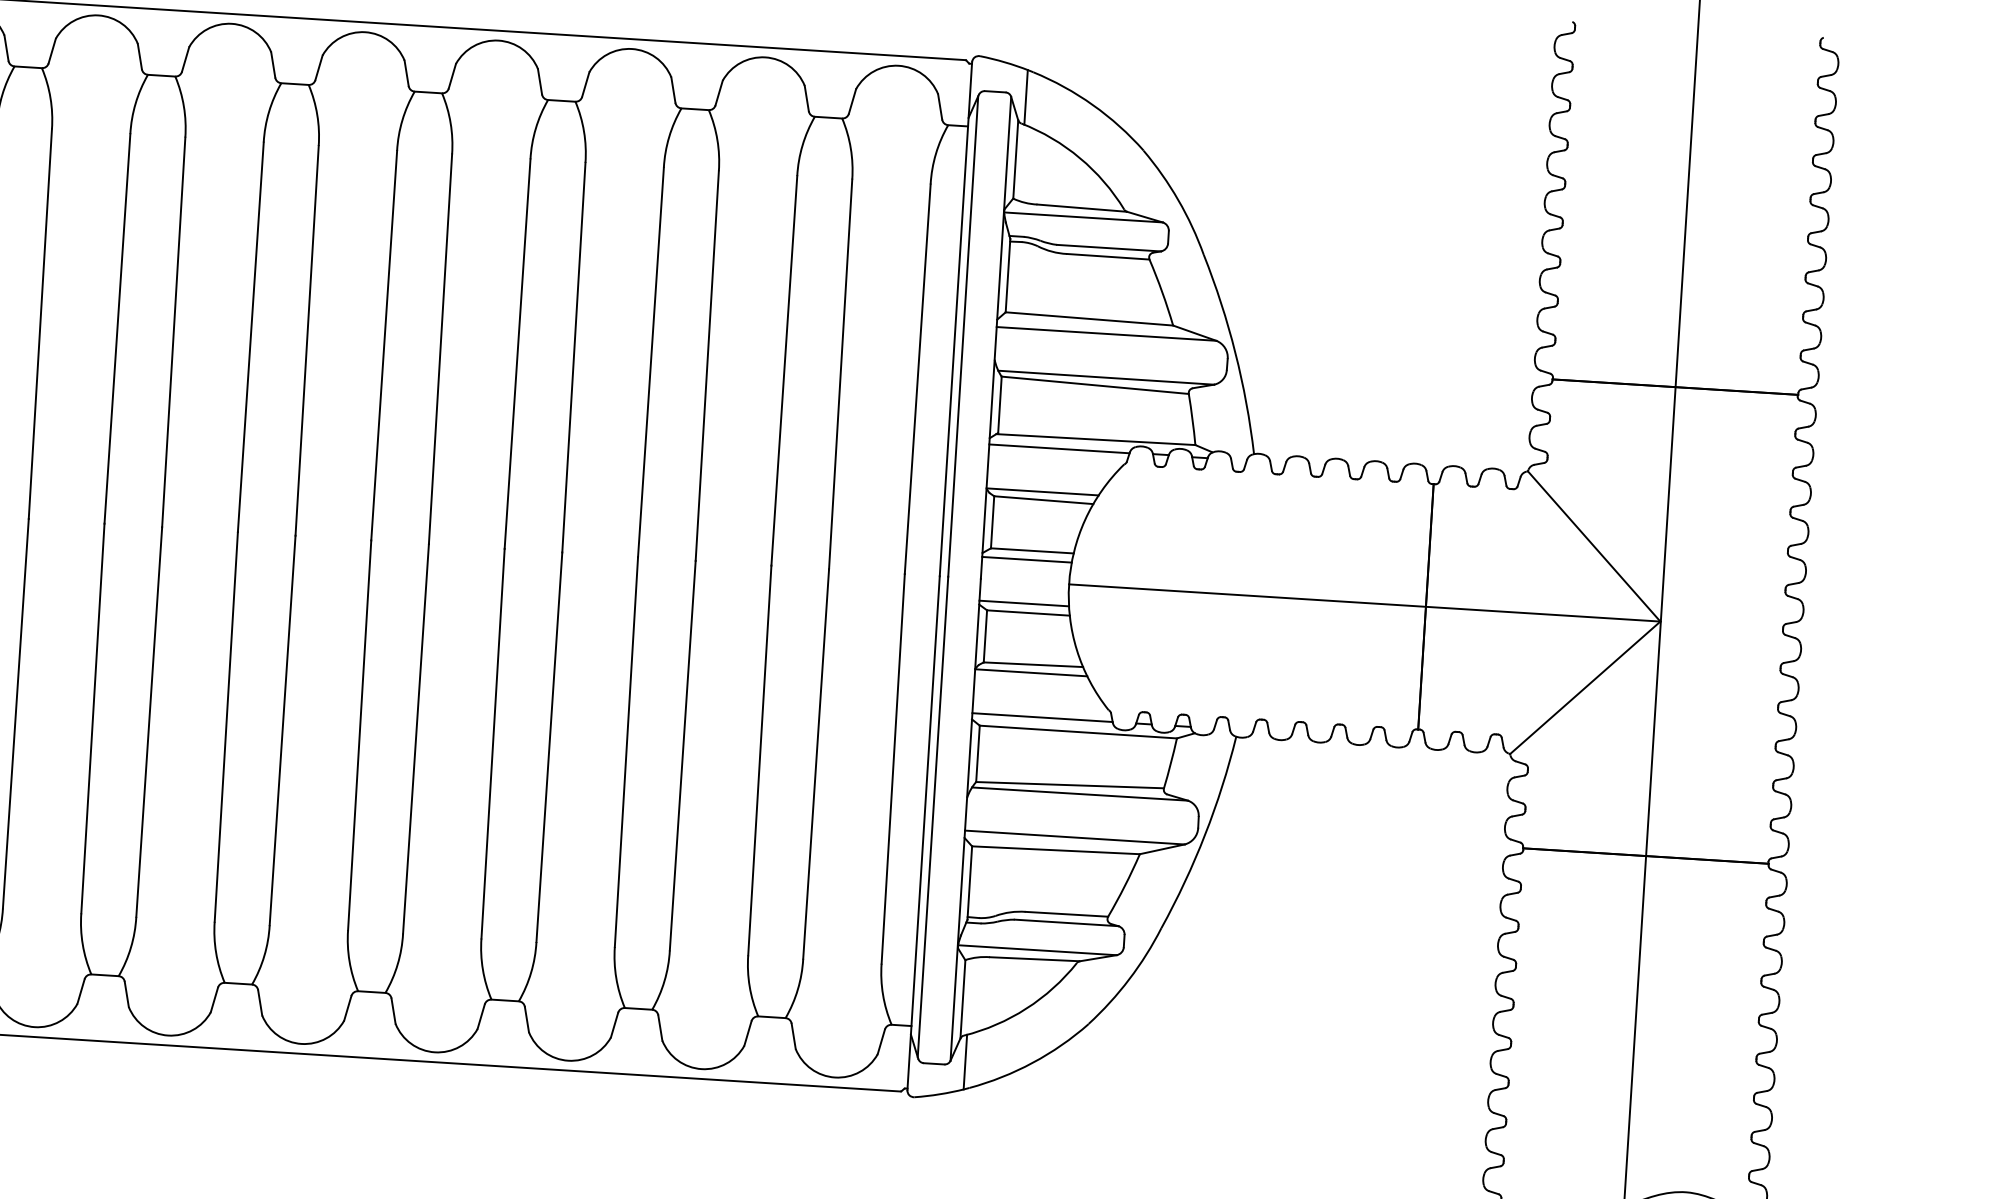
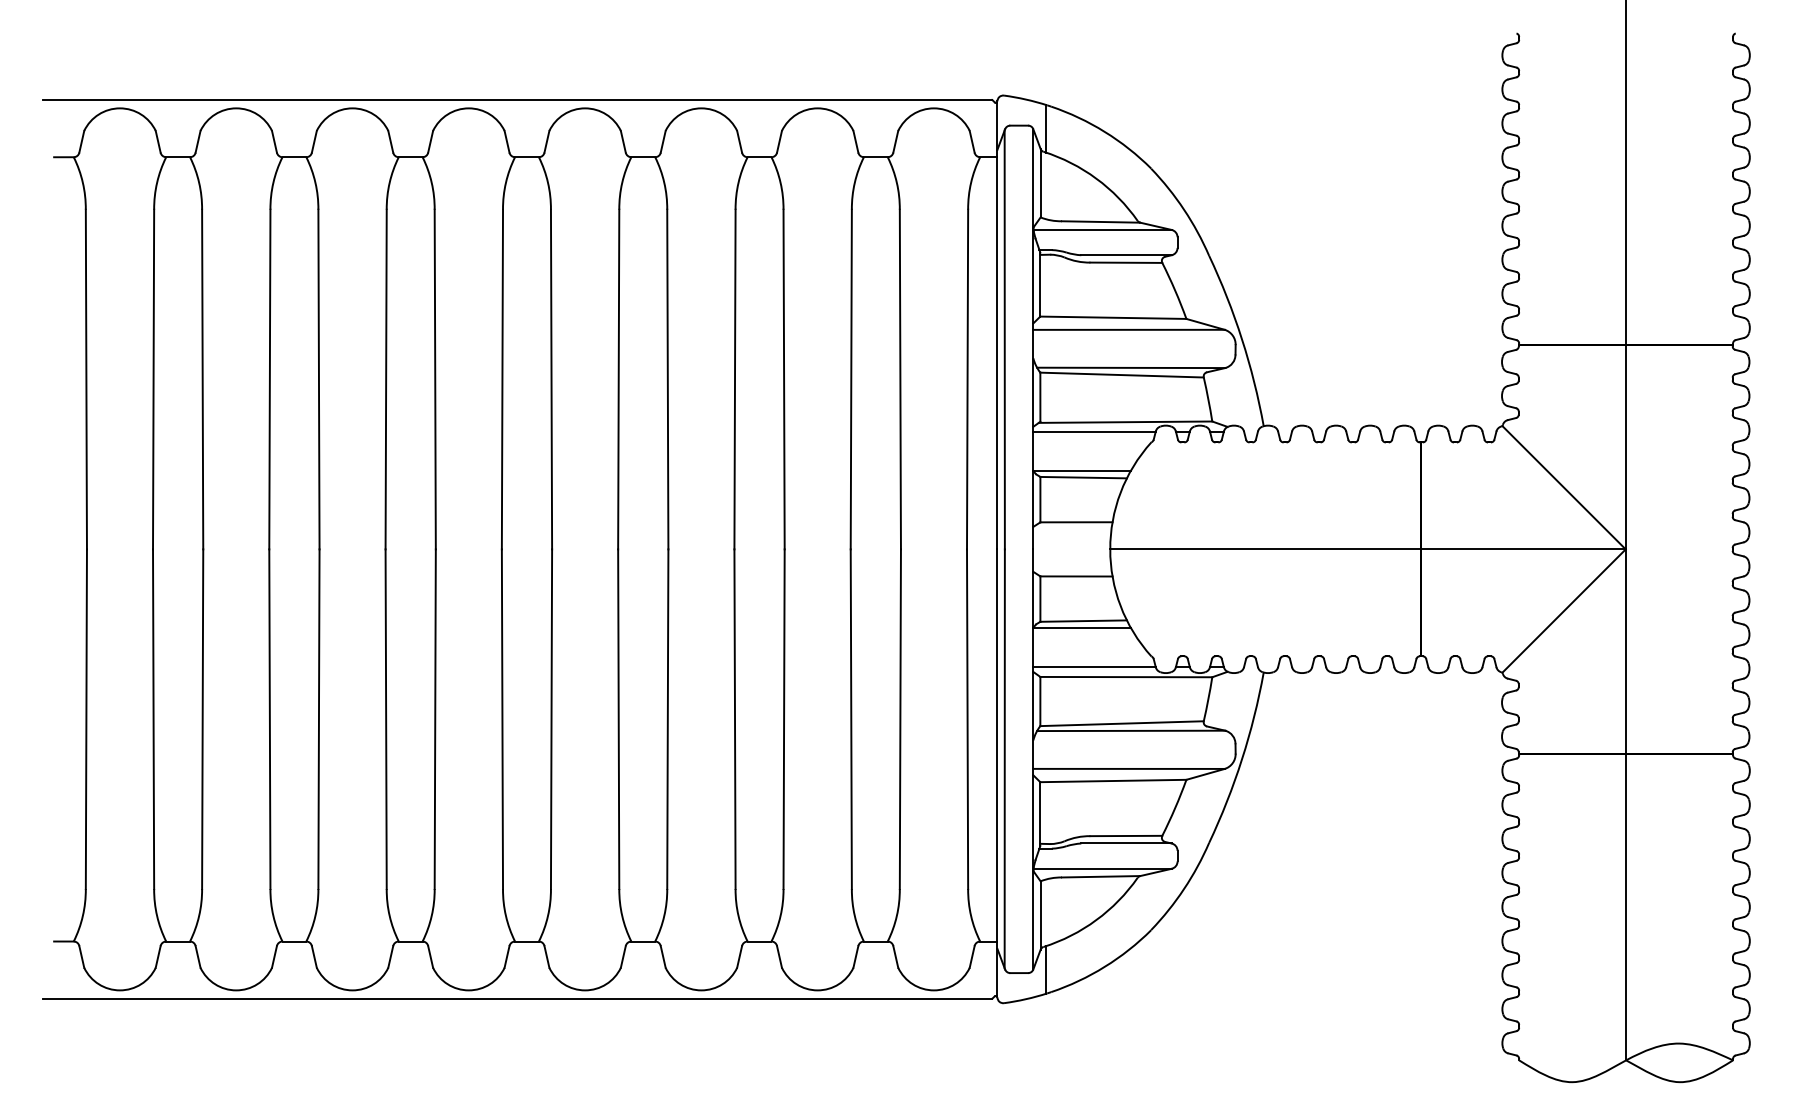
line: (1027, 559) -> (1072, 530), removed
line: (1024, 603) -> (1072, 568), removed

